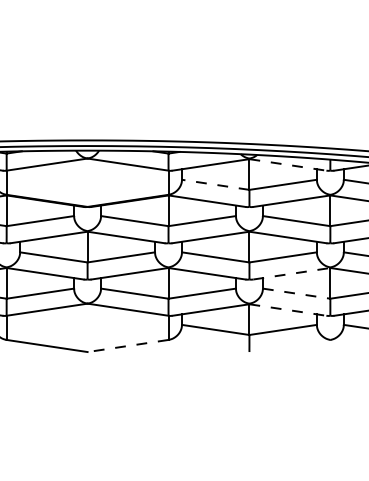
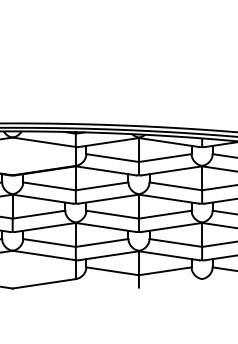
line: (287, 164) -> (168, 142), dashed -> solid
line: (215, 184) -> (112, 157), dashed -> solid
line: (291, 273) -> (171, 227), dashed -> solid
line: (297, 293) -> (176, 242), dashed -> solid
line: (287, 310) -> (168, 256), dashed -> solid
line: (128, 345) -> (44, 283), dashed -> solid

